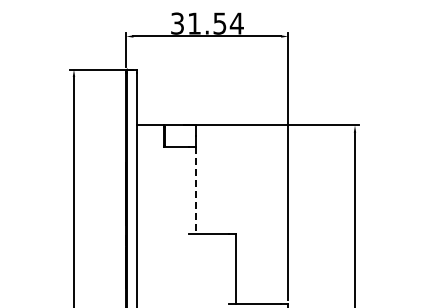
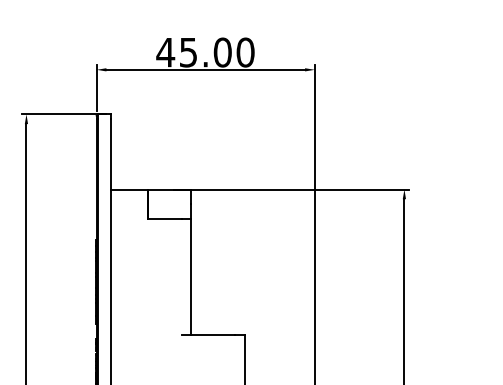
text: (206, 23) -> (204, 52), 31.54 -> 45.00
line: (196, 190) -> (191, 276), dashed -> solid

